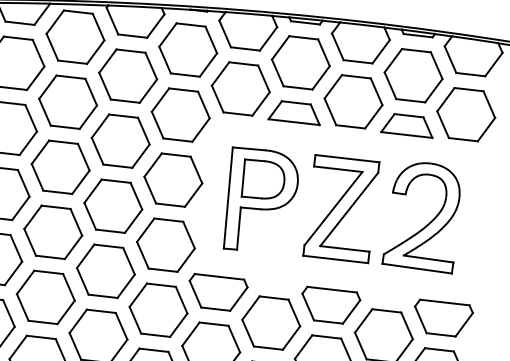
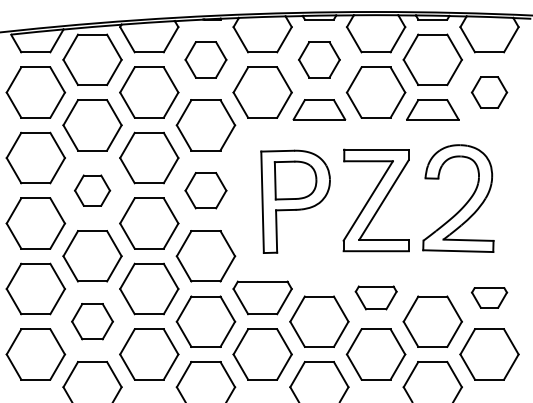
part: (187, 49) -> (205, 59), size x0.7
part: (301, 62) -> (319, 59), size x0.7
part: (466, 114) -> (489, 92), size x0.6
part: (60, 167) -> (92, 190), size x0.6
part: (172, 179) -> (205, 190), size x0.7
part: (45, 297) -> (92, 321), size x0.7
part: (330, 305) -> (376, 297), size x0.7
part: (442, 318) -> (489, 297), size x0.6

